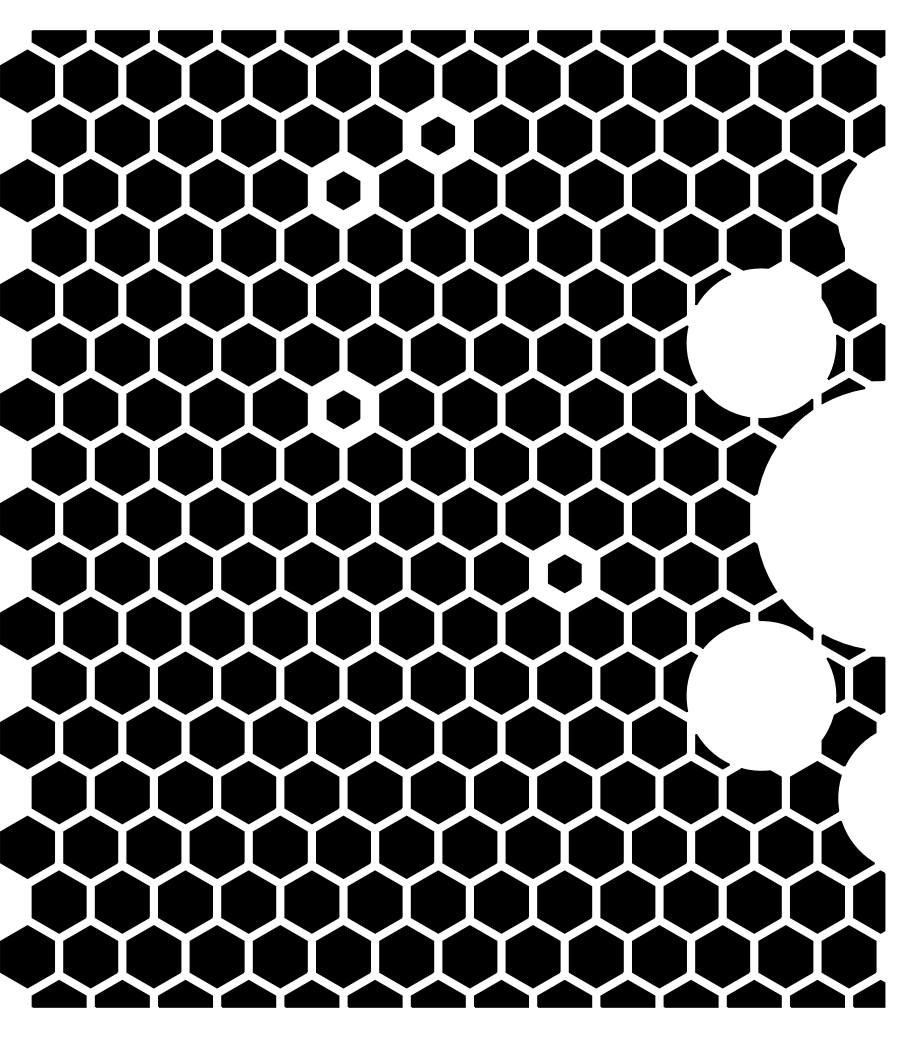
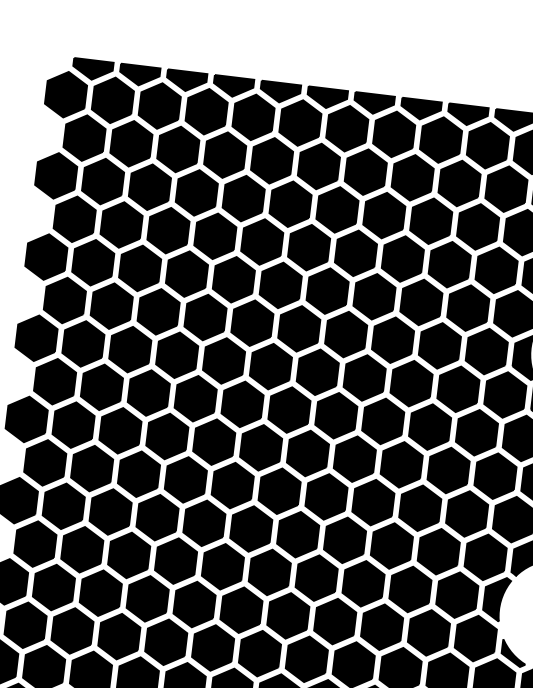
part: (437, 135) -> (365, 171), size x1.67
part: (343, 190) -> (290, 204), size x1.67
part: (343, 409) -> (270, 366), size x1.67
part: (564, 573) -> (420, 508), size x1.67

